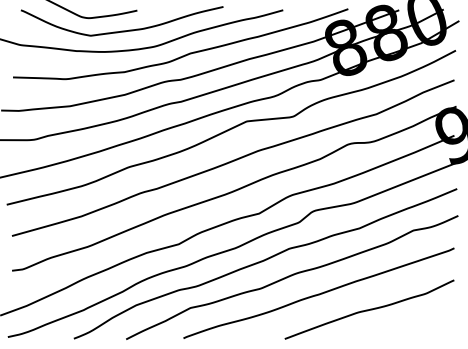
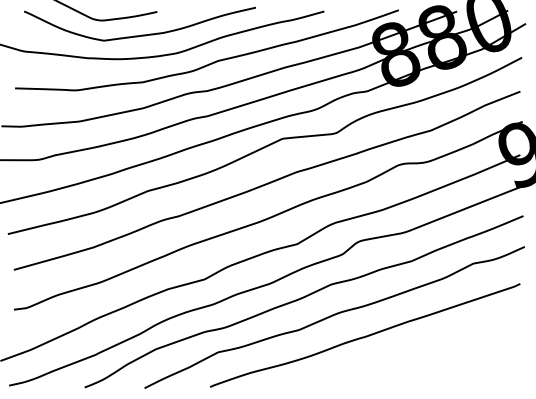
curve: (369, 309) -> (423, 353), removed

